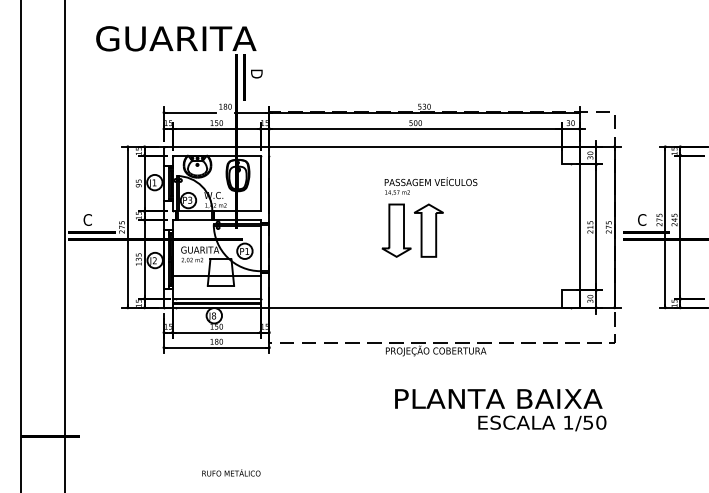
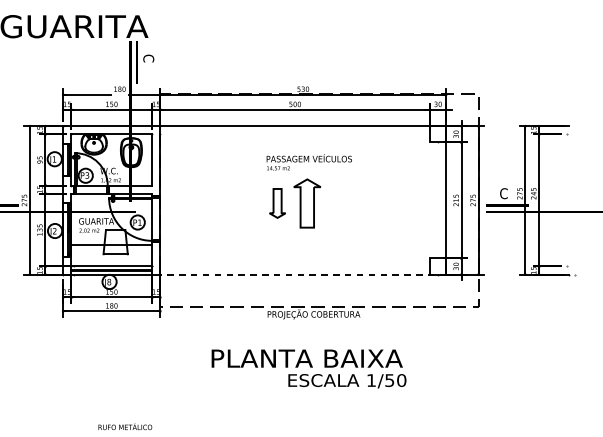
text: (256, 73) -> (148, 58), D -> C
part: (396, 230) -> (277, 203), size x0.6
line: (423, 307) -> (302, 274), solid -> dashed
text: (500, 410) -> (308, 369), moved

